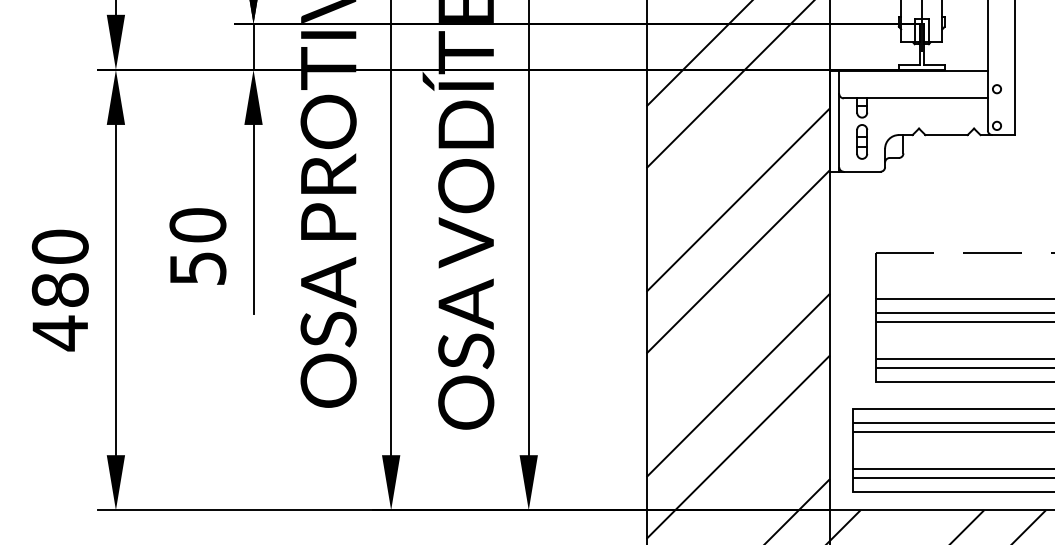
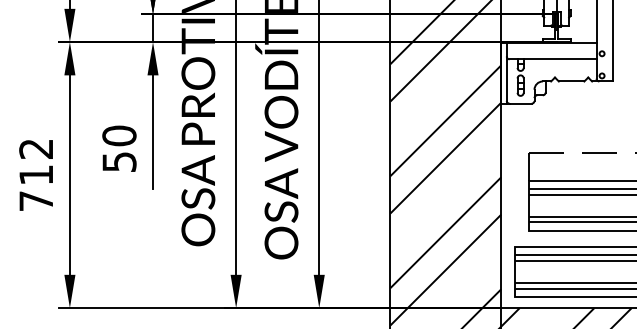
text: (60, 290) -> (36, 175), 480 -> 712

